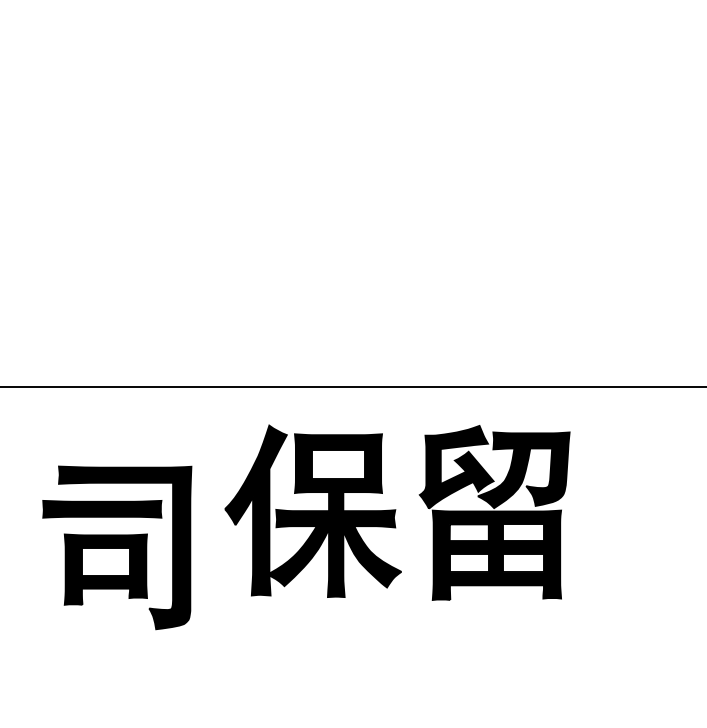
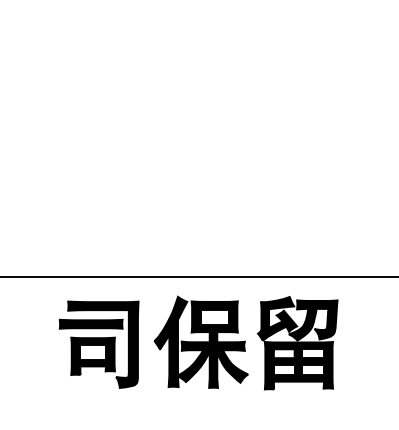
part: (116, 547) -> (98, 344), moved

